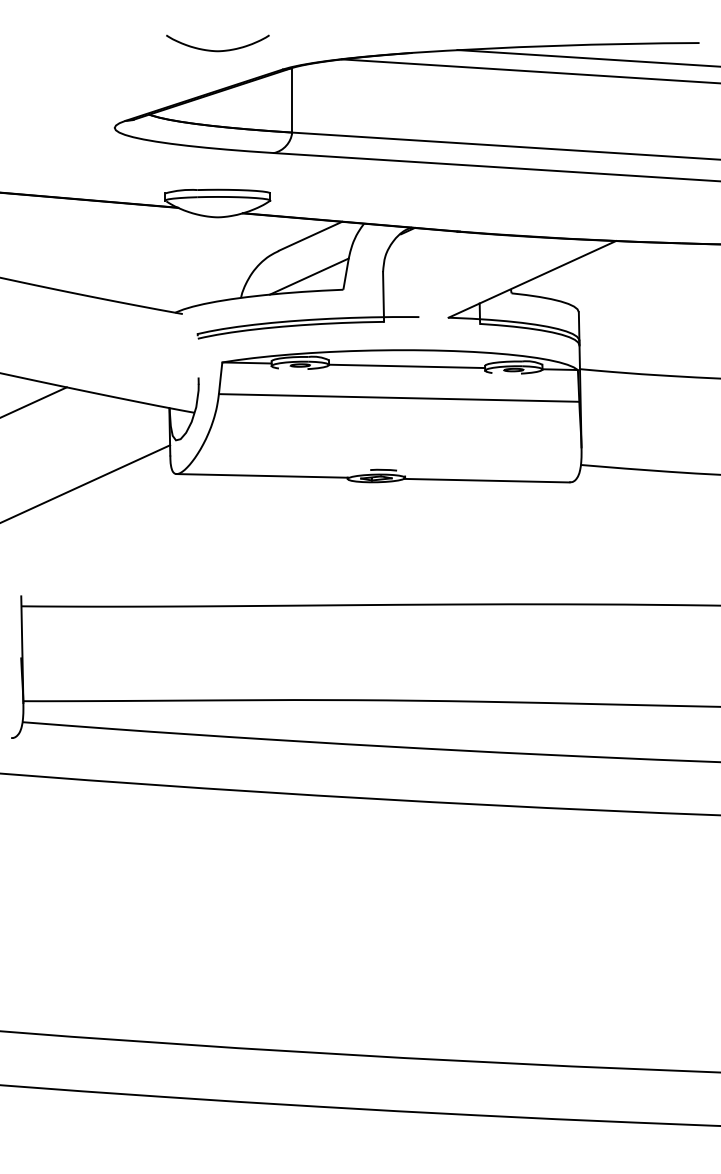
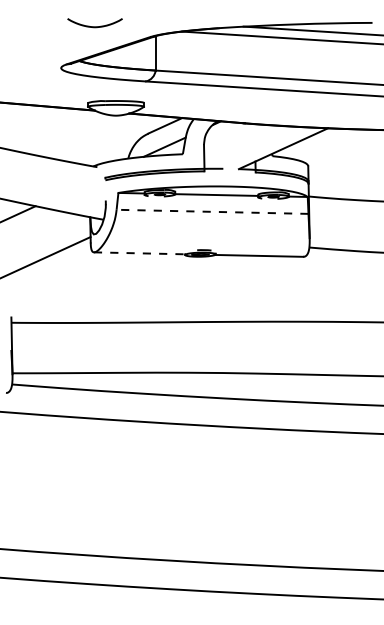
curve: (216, 49) -> (94, 26), moved
line: (399, 397) -> (212, 211), solid -> dashed
line: (261, 476) -> (139, 253), solid -> dashed

